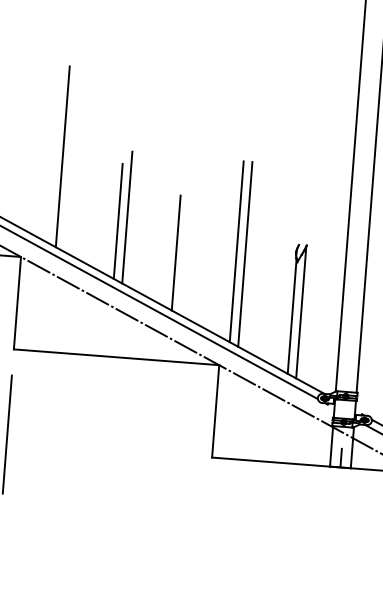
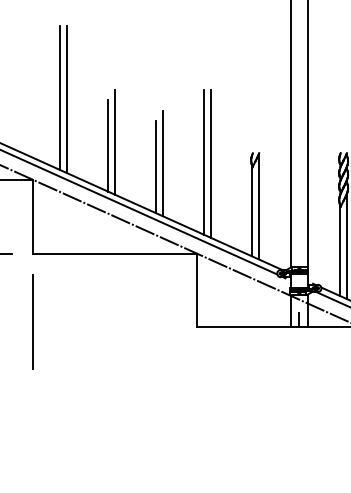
line: (71, 159) -> (67, 99), added
line: (184, 248) -> (162, 163), added

